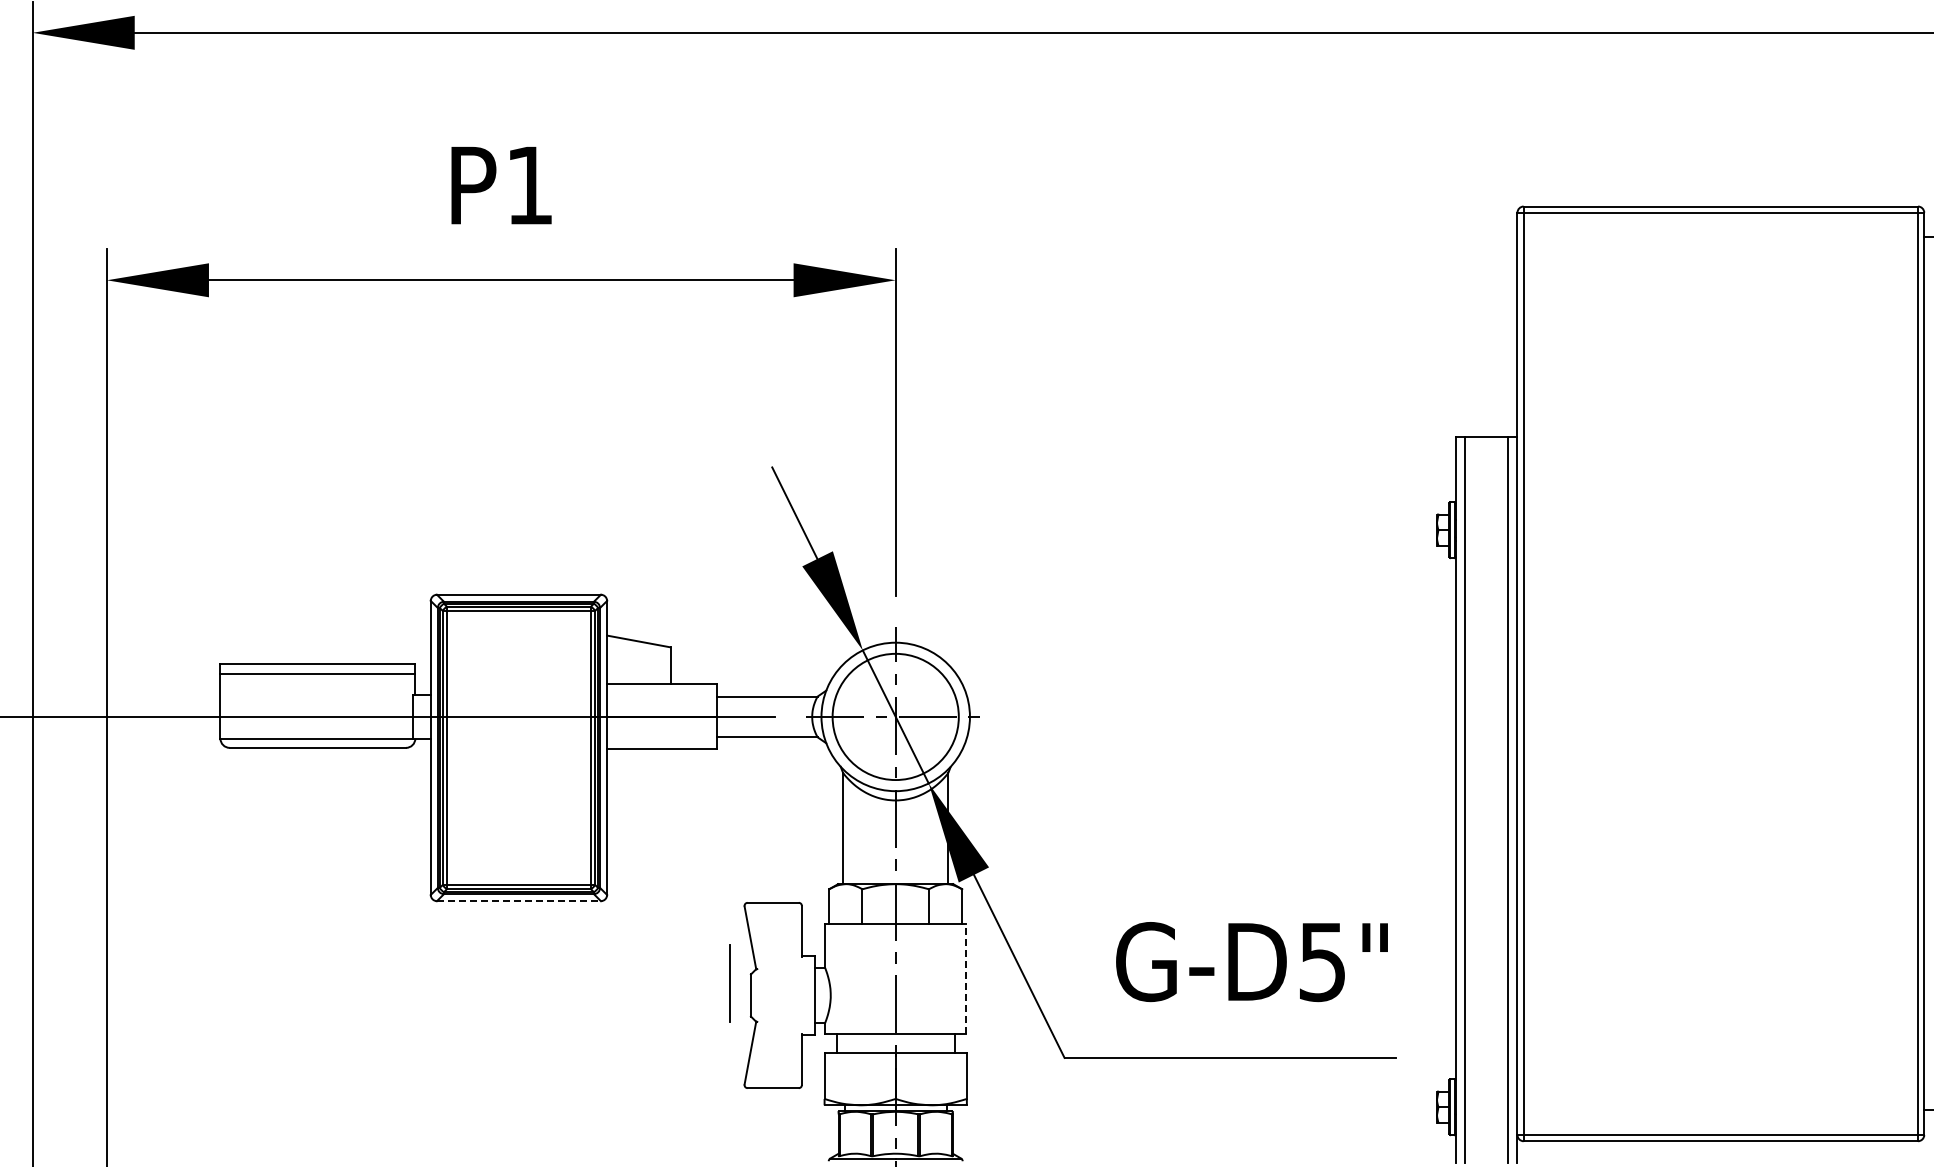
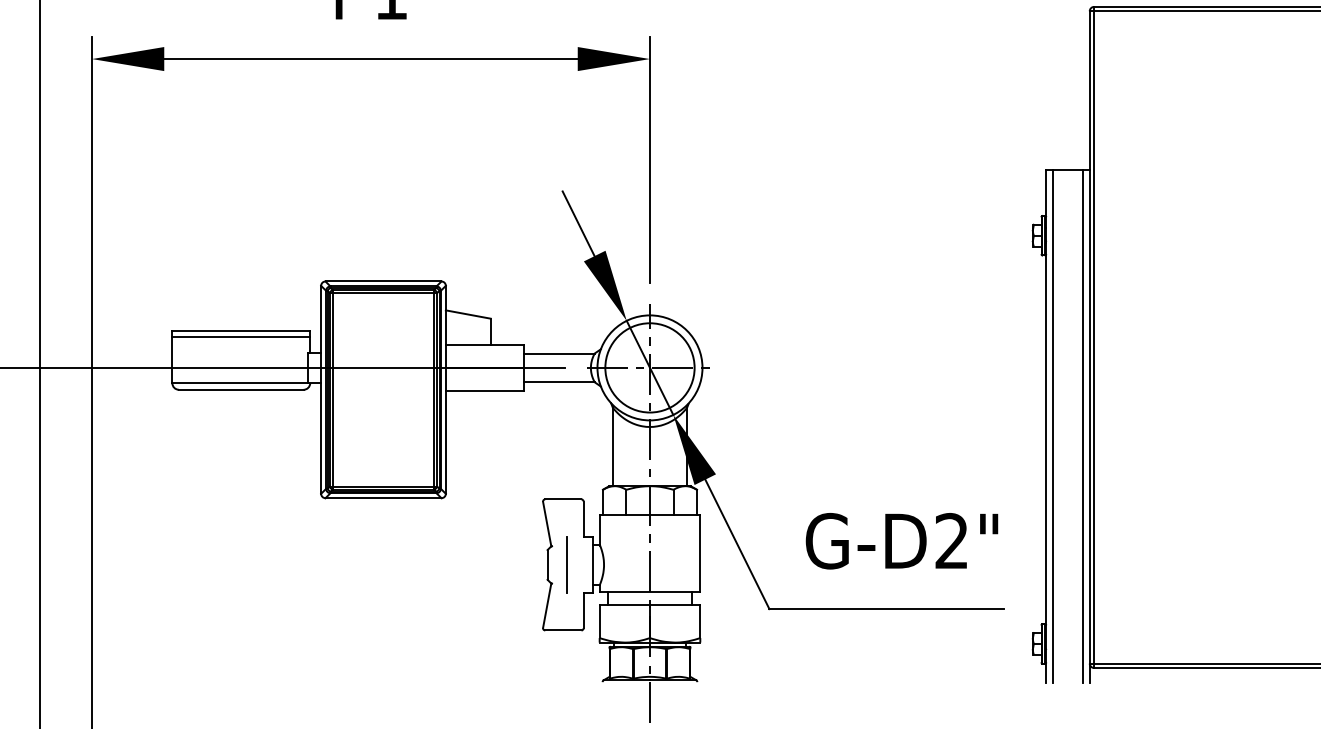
line: (518, 901) -> (383, 498), dashed -> solid
text: (1321, 962) -> (951, 541), G-D5" -> G-D2"
line: (966, 979) -> (700, 553), dashed -> solid
line: (729, 983) -> (566, 564), moved

